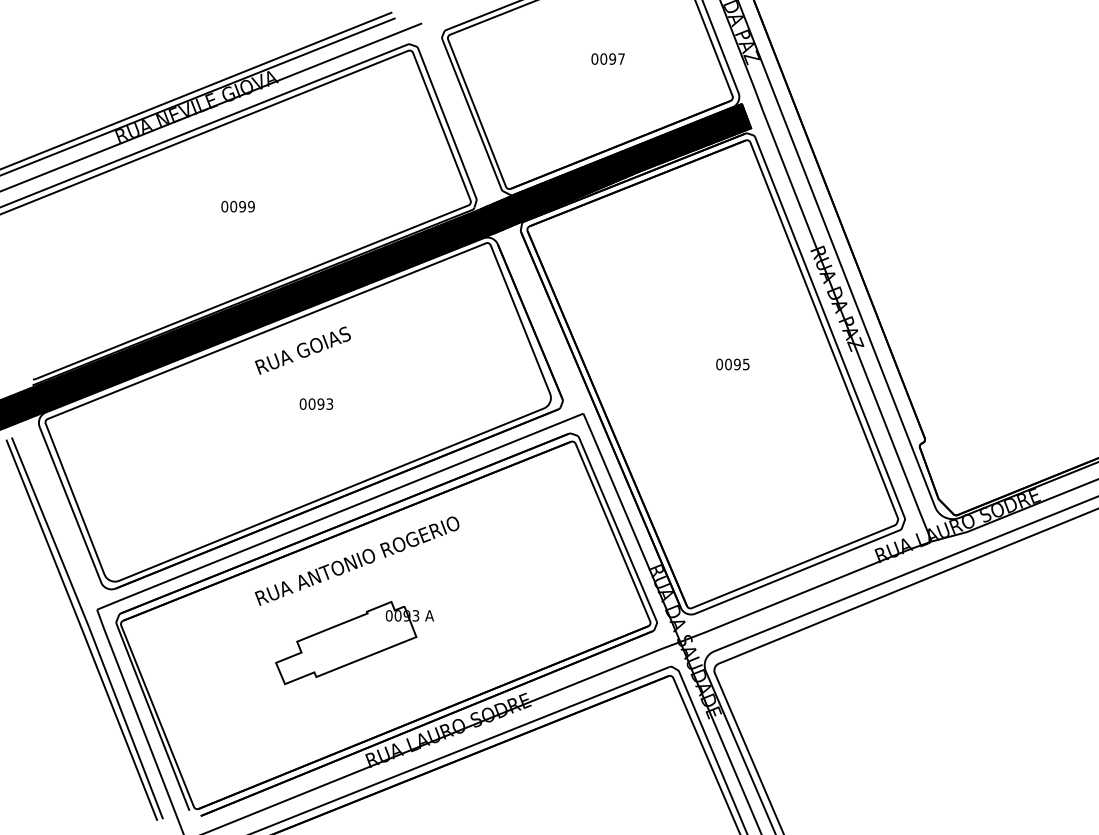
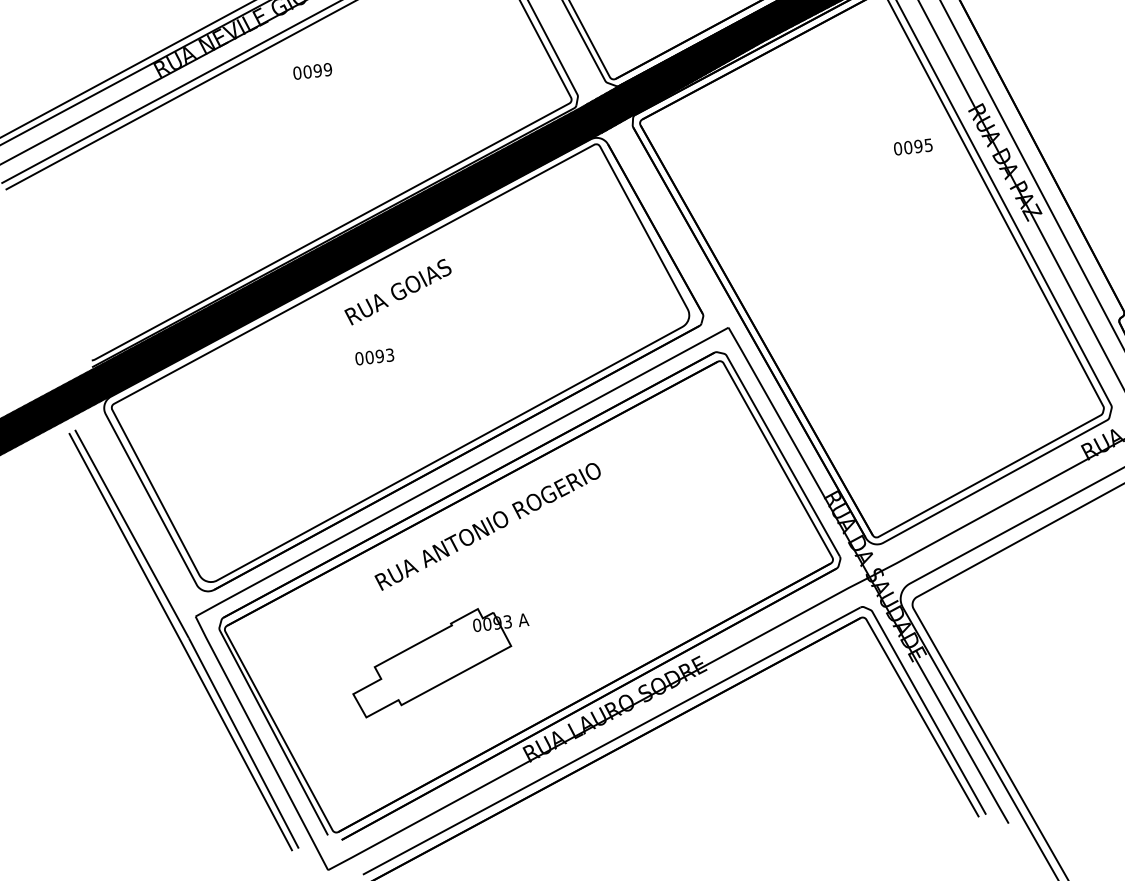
text: (237, 206) -> (311, 71), moved
text: (732, 364) -> (912, 147), moved
text: (316, 403) -> (374, 356), moved
part: (354, 642) -> (440, 660), moved

